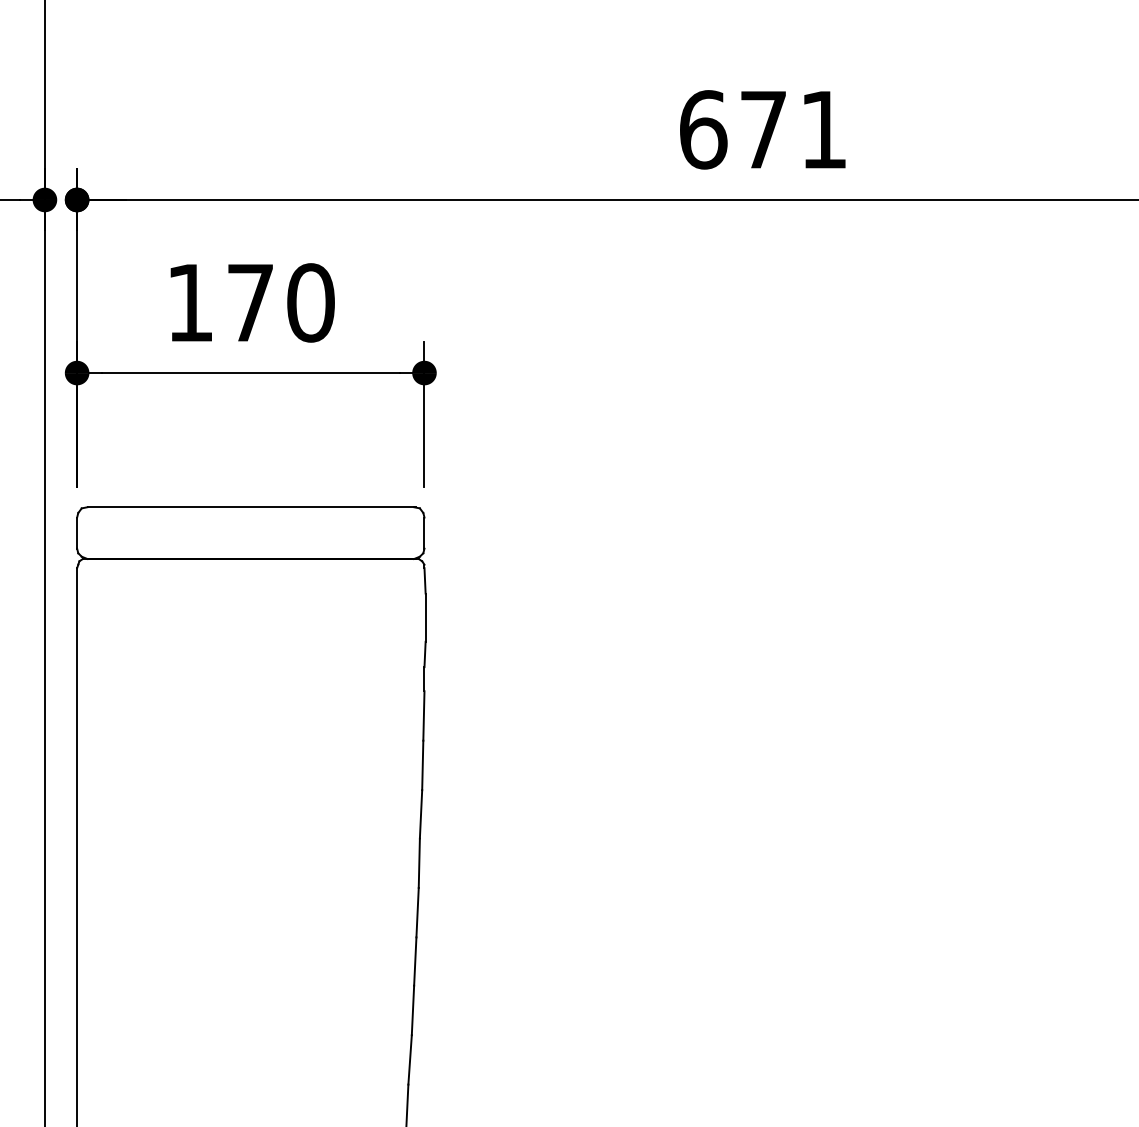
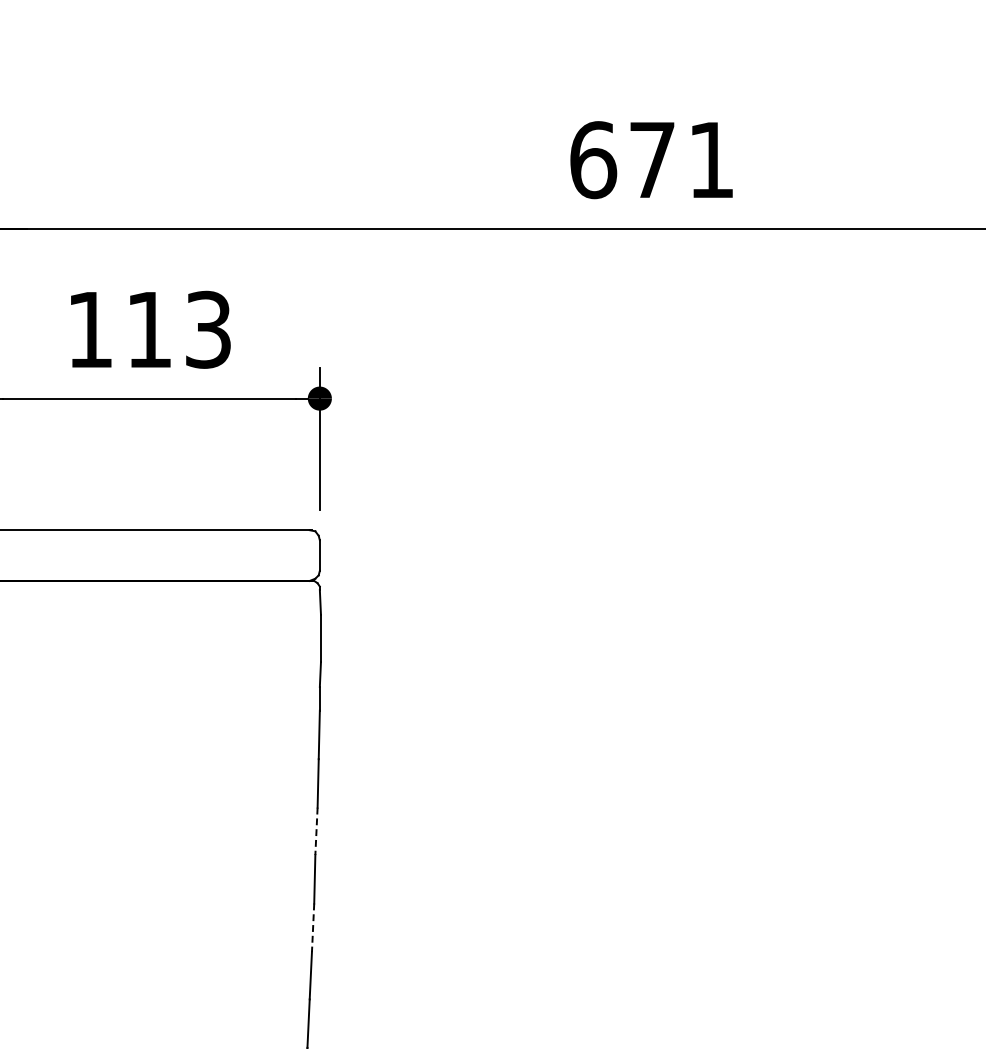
text: (281, 302) -> (179, 329), 170 -> 113
line: (421, 814) -> (316, 831), solid -> dashed
line: (417, 912) -> (313, 927), solid -> dashed

